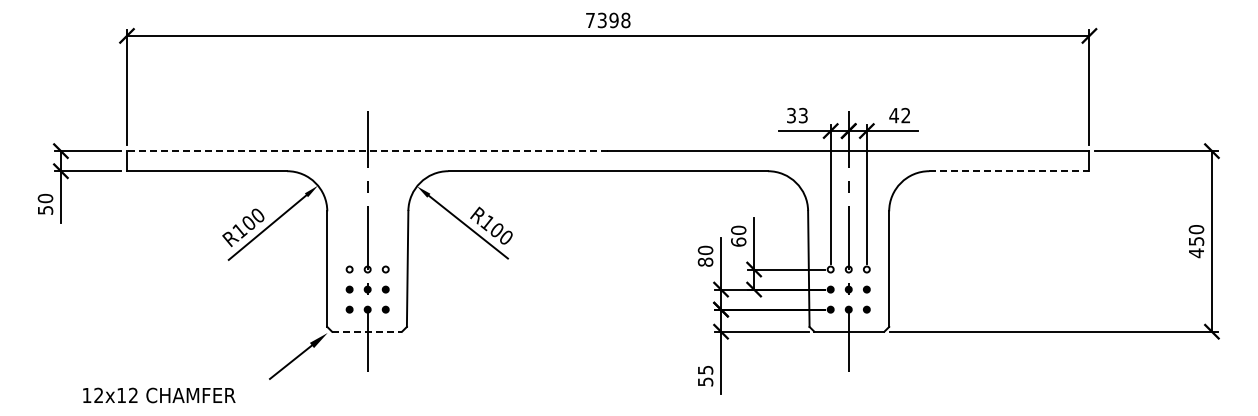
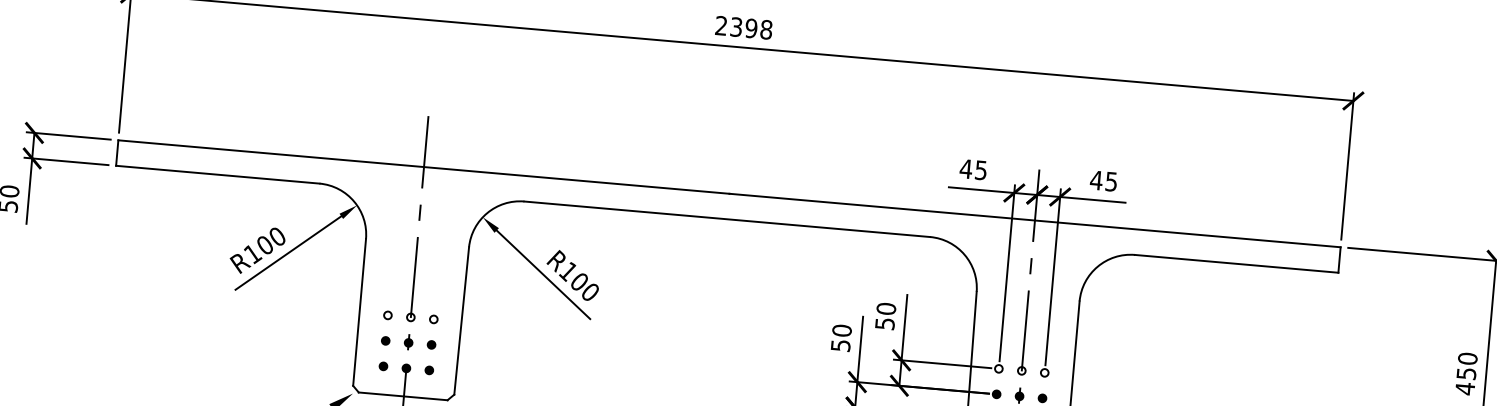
text: (590, 19) -> (721, 24), 7398 -> 2398
text: (796, 115) -> (972, 169), 33 -> 45
text: (905, 115) -> (1110, 181), 42 -> 45
line: (367, 151) -> (423, 167), dashed -> solid
line: (1009, 171) -> (1236, 264), dashed -> solid
text: (738, 241) -> (884, 323), 60 -> 50
text: (705, 261) -> (840, 344), 80 -> 50
line: (367, 331) -> (403, 396), dashed -> solid

